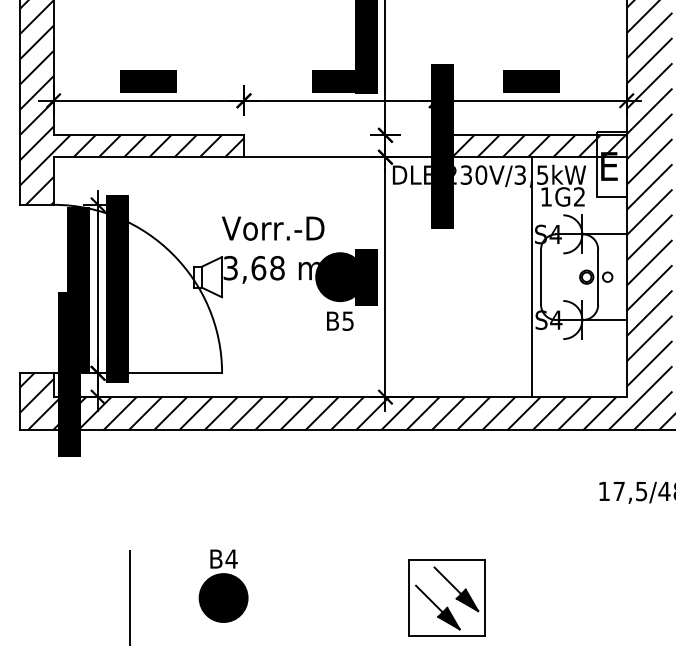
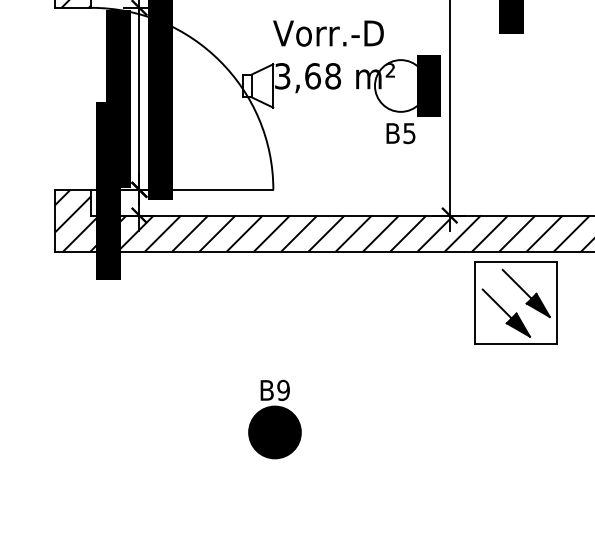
fill: (340, 277) -> (401, 86), removed
text: (231, 558) -> (283, 389), B4 -> B9
line: (129, 597) -> (173, 431), removed
part: (446, 597) -> (515, 302), moved

